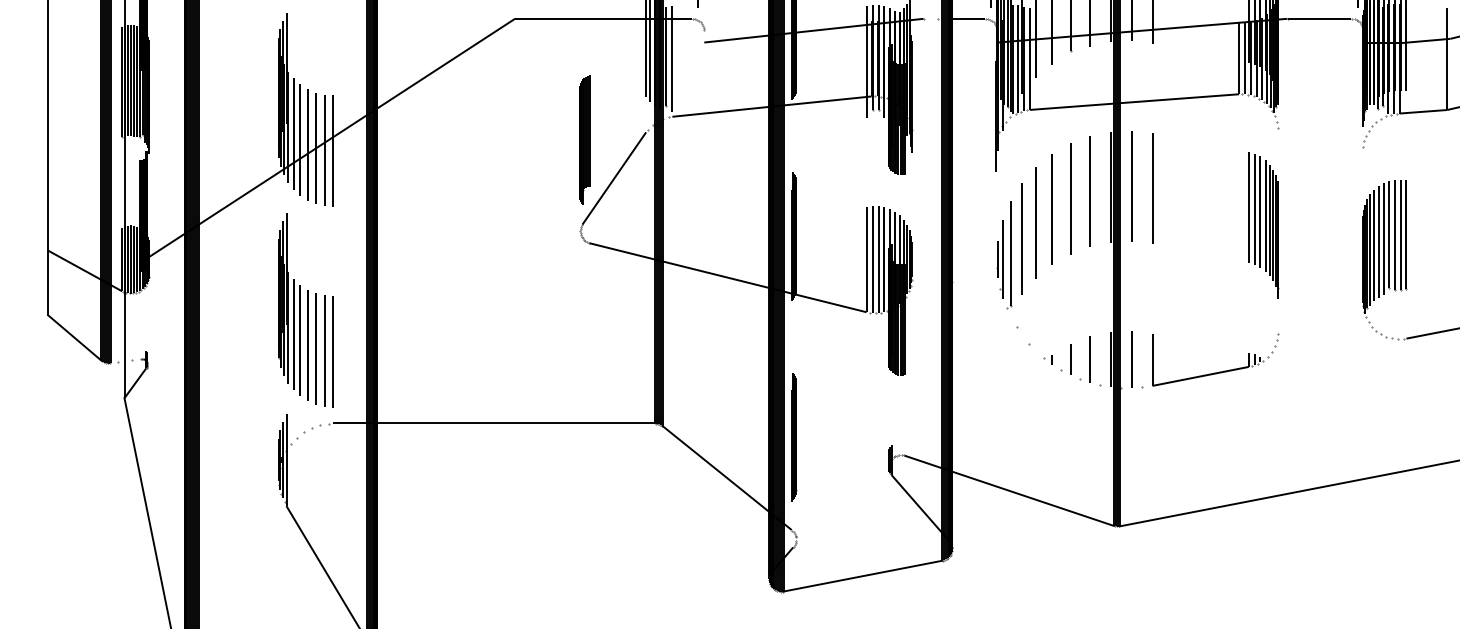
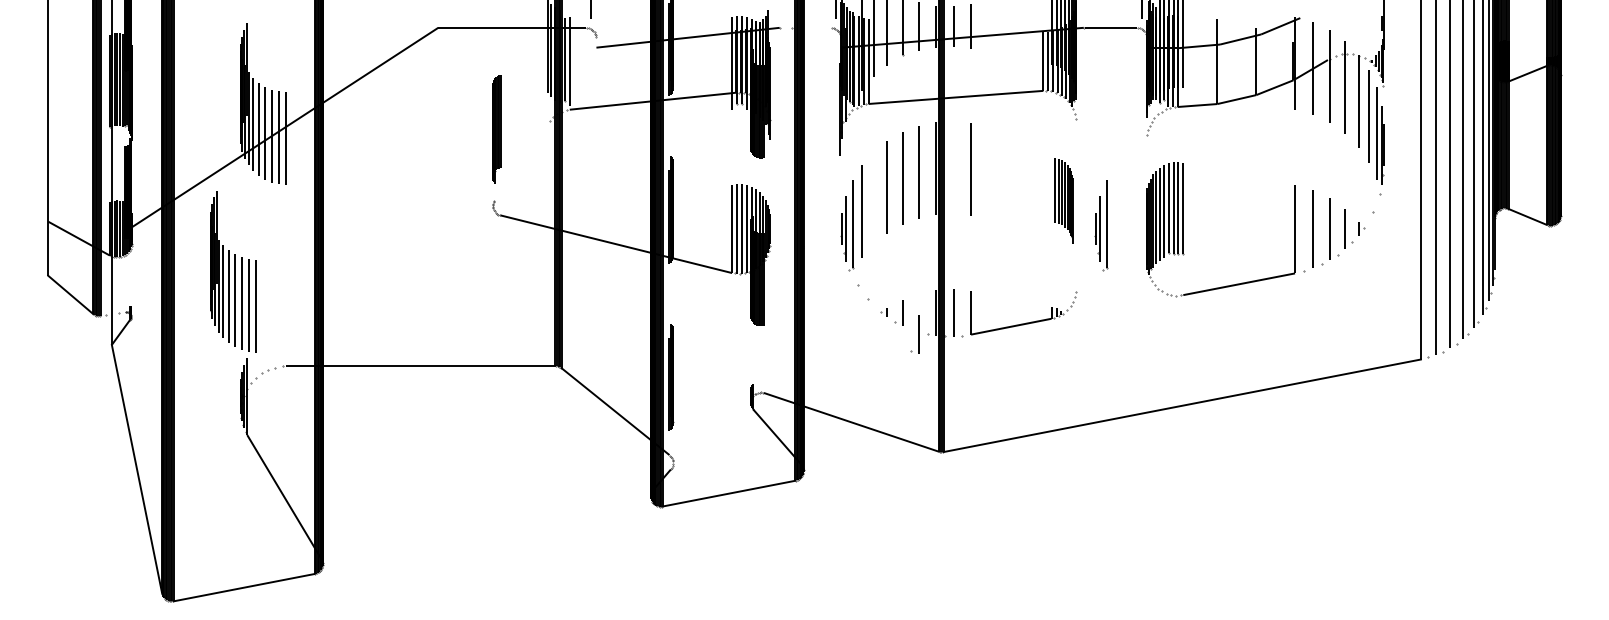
line: (968, 18) -> (817, 27), removed
line: (613, 177) -> (520, 160), removed
line: (1131, 185) -> (953, 167), removed
line: (1035, 223) -> (873, 198), removed
part: (1264, 225) -> (1064, 200), size x0.7
part: (1308, 255) -> (1101, 225), added
part: (305, 310) -> (233, 271), moved
part: (1084, 359) -> (914, 334), moved

